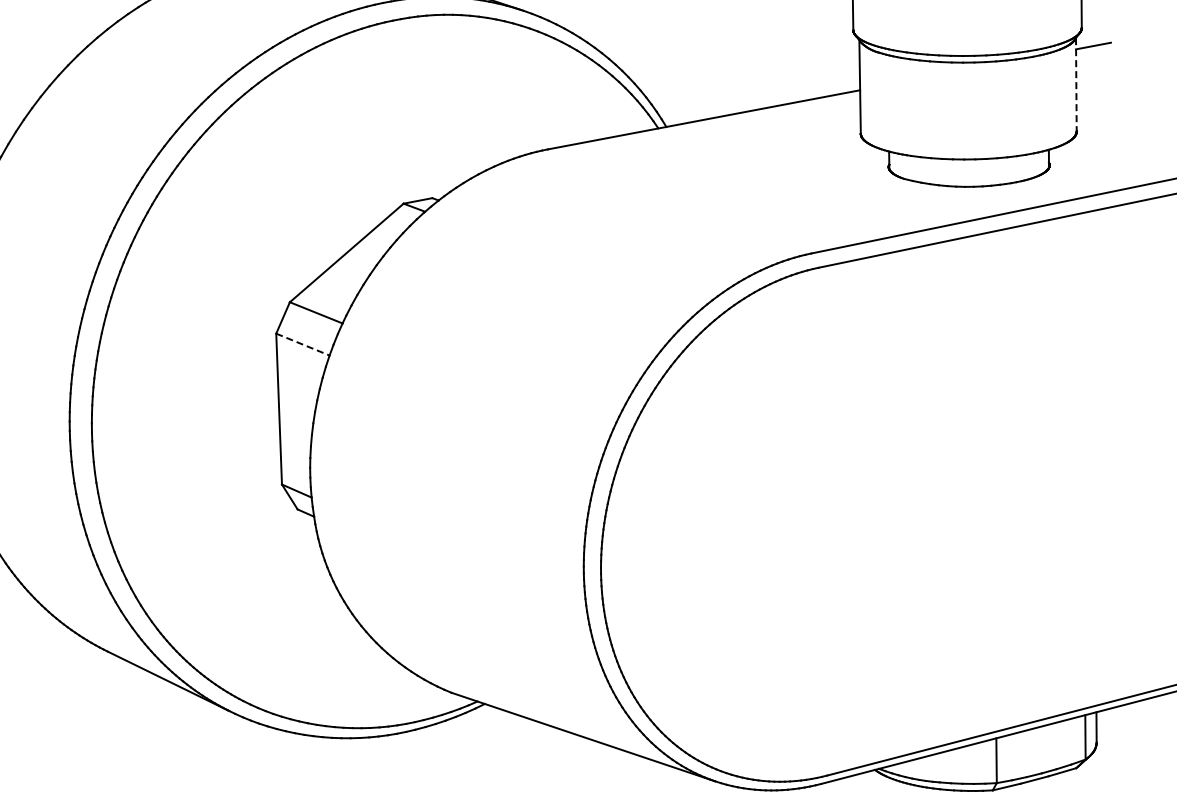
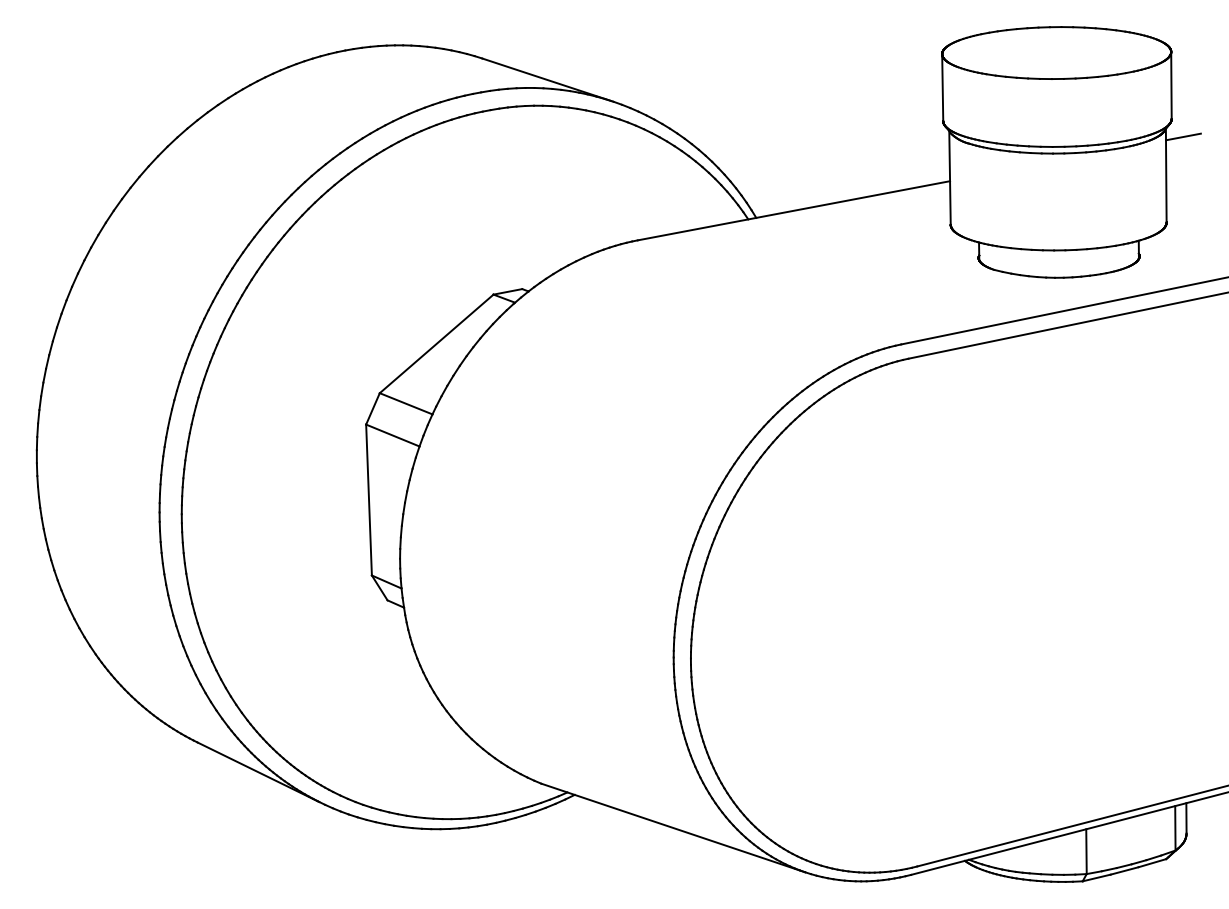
line: (1076, 84) -> (1166, 175), dashed -> solid
line: (302, 344) -> (392, 435), dashed -> solid

